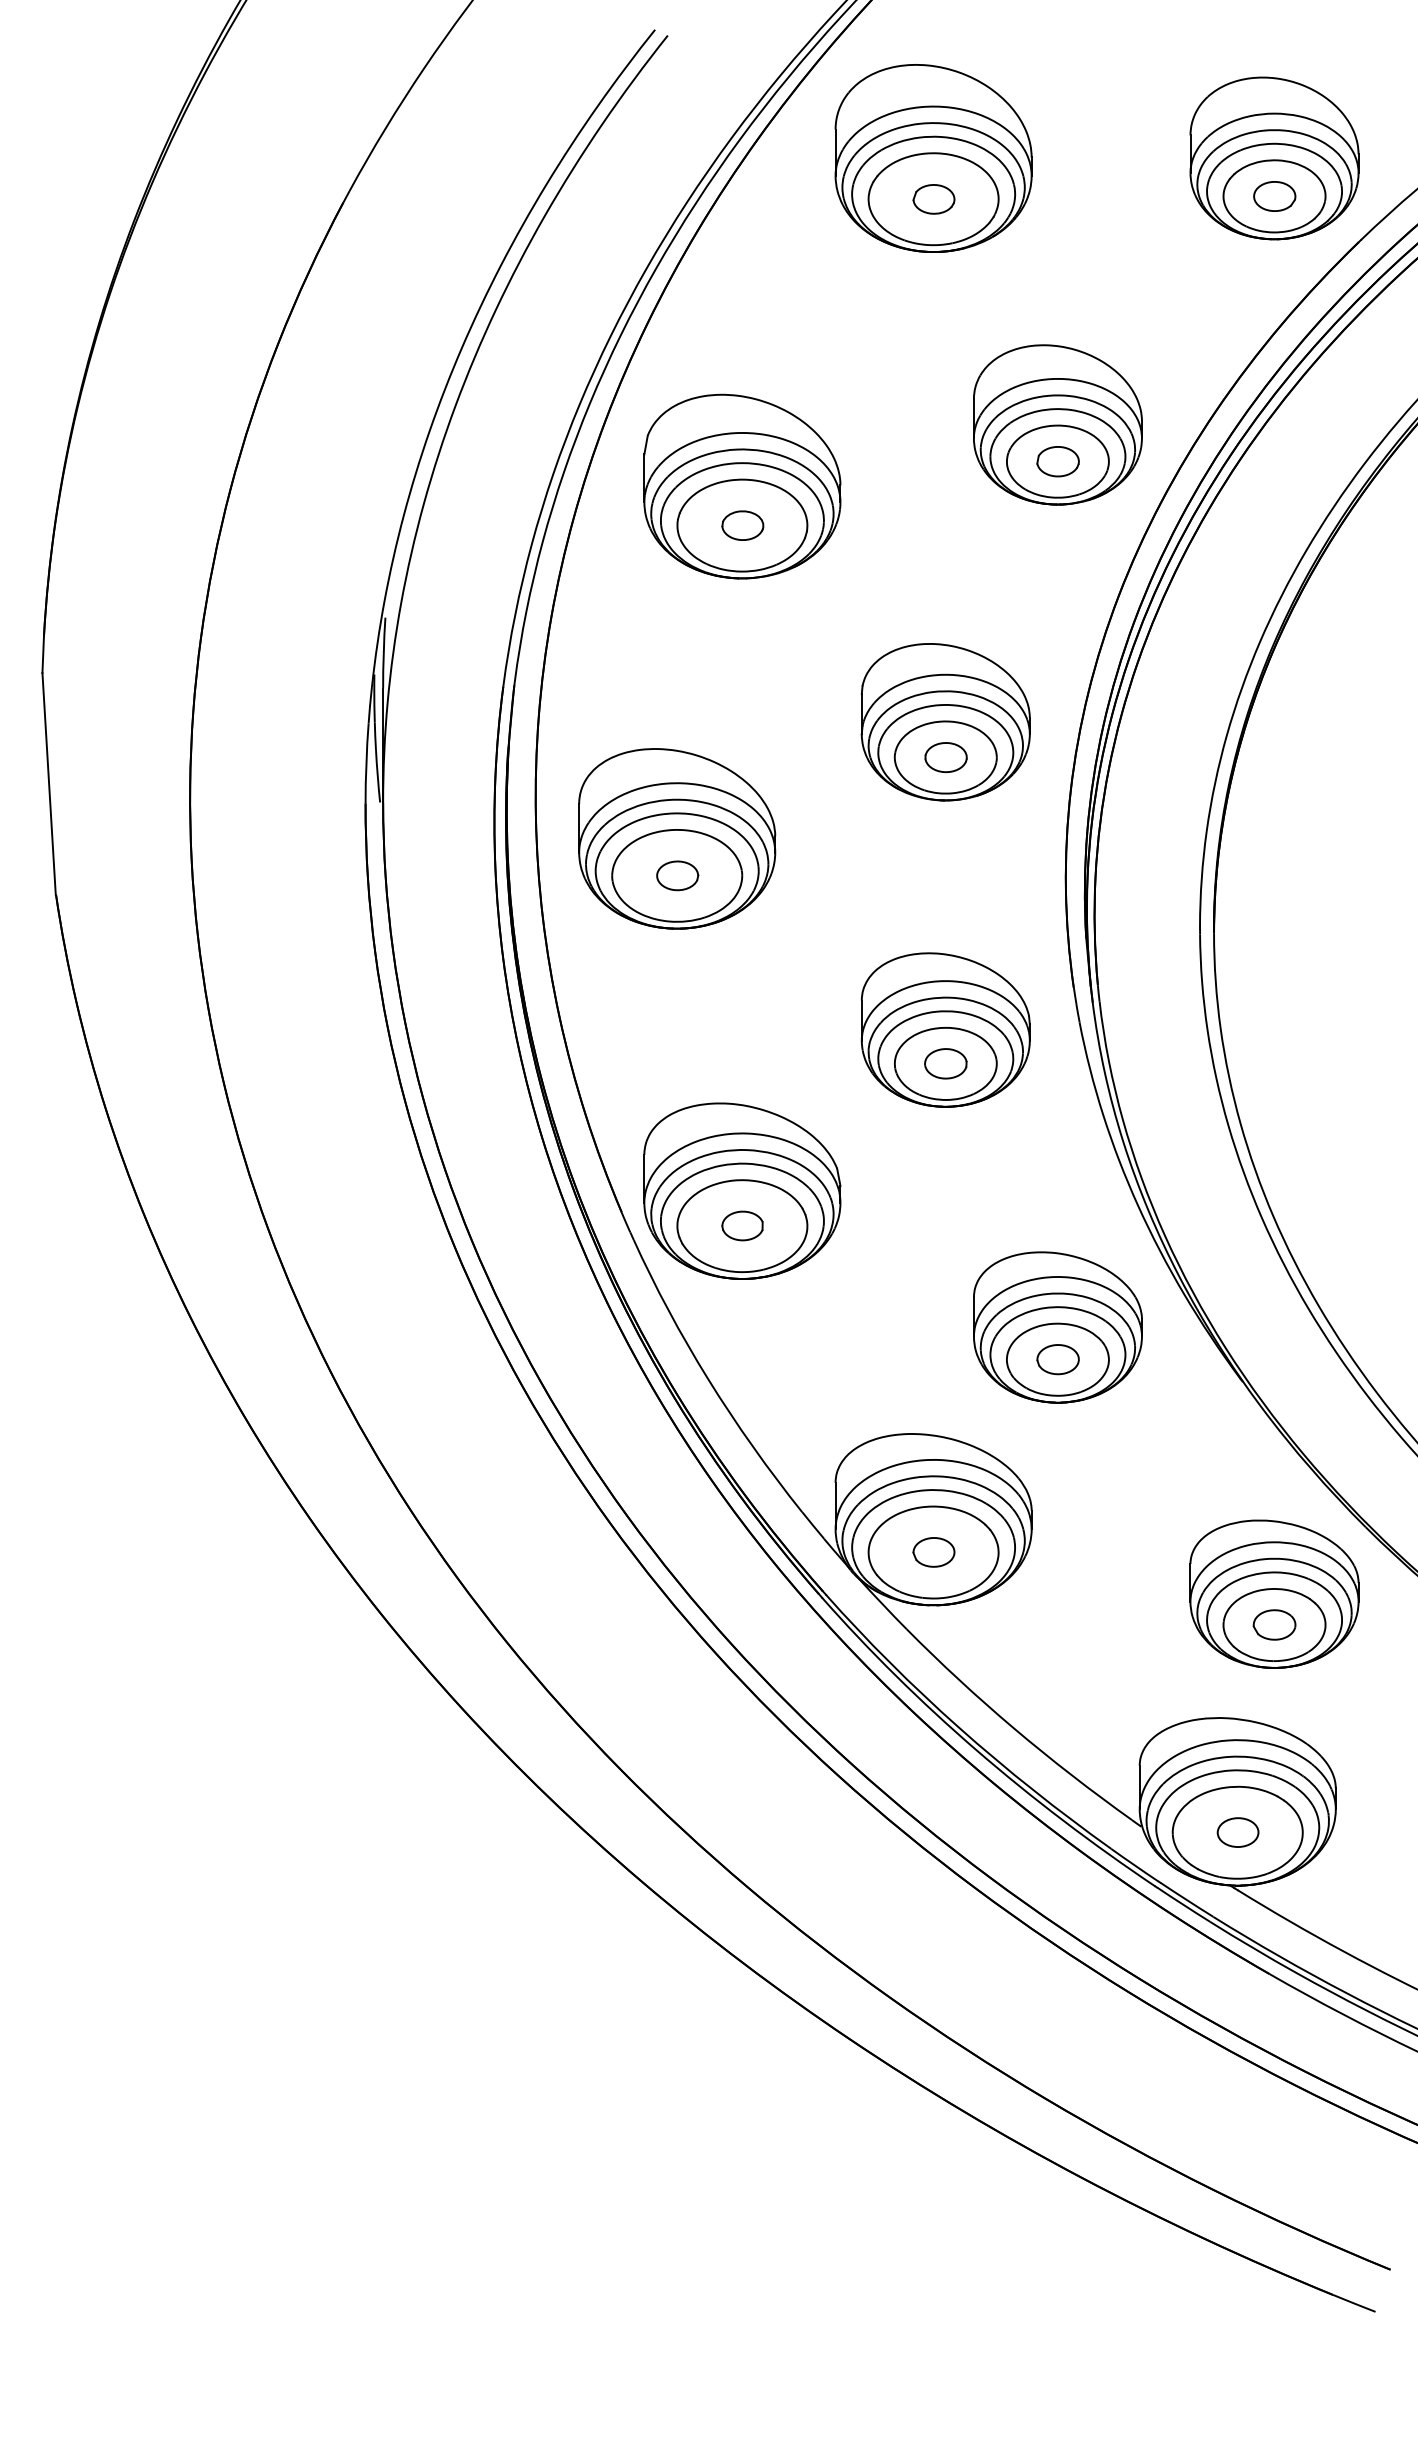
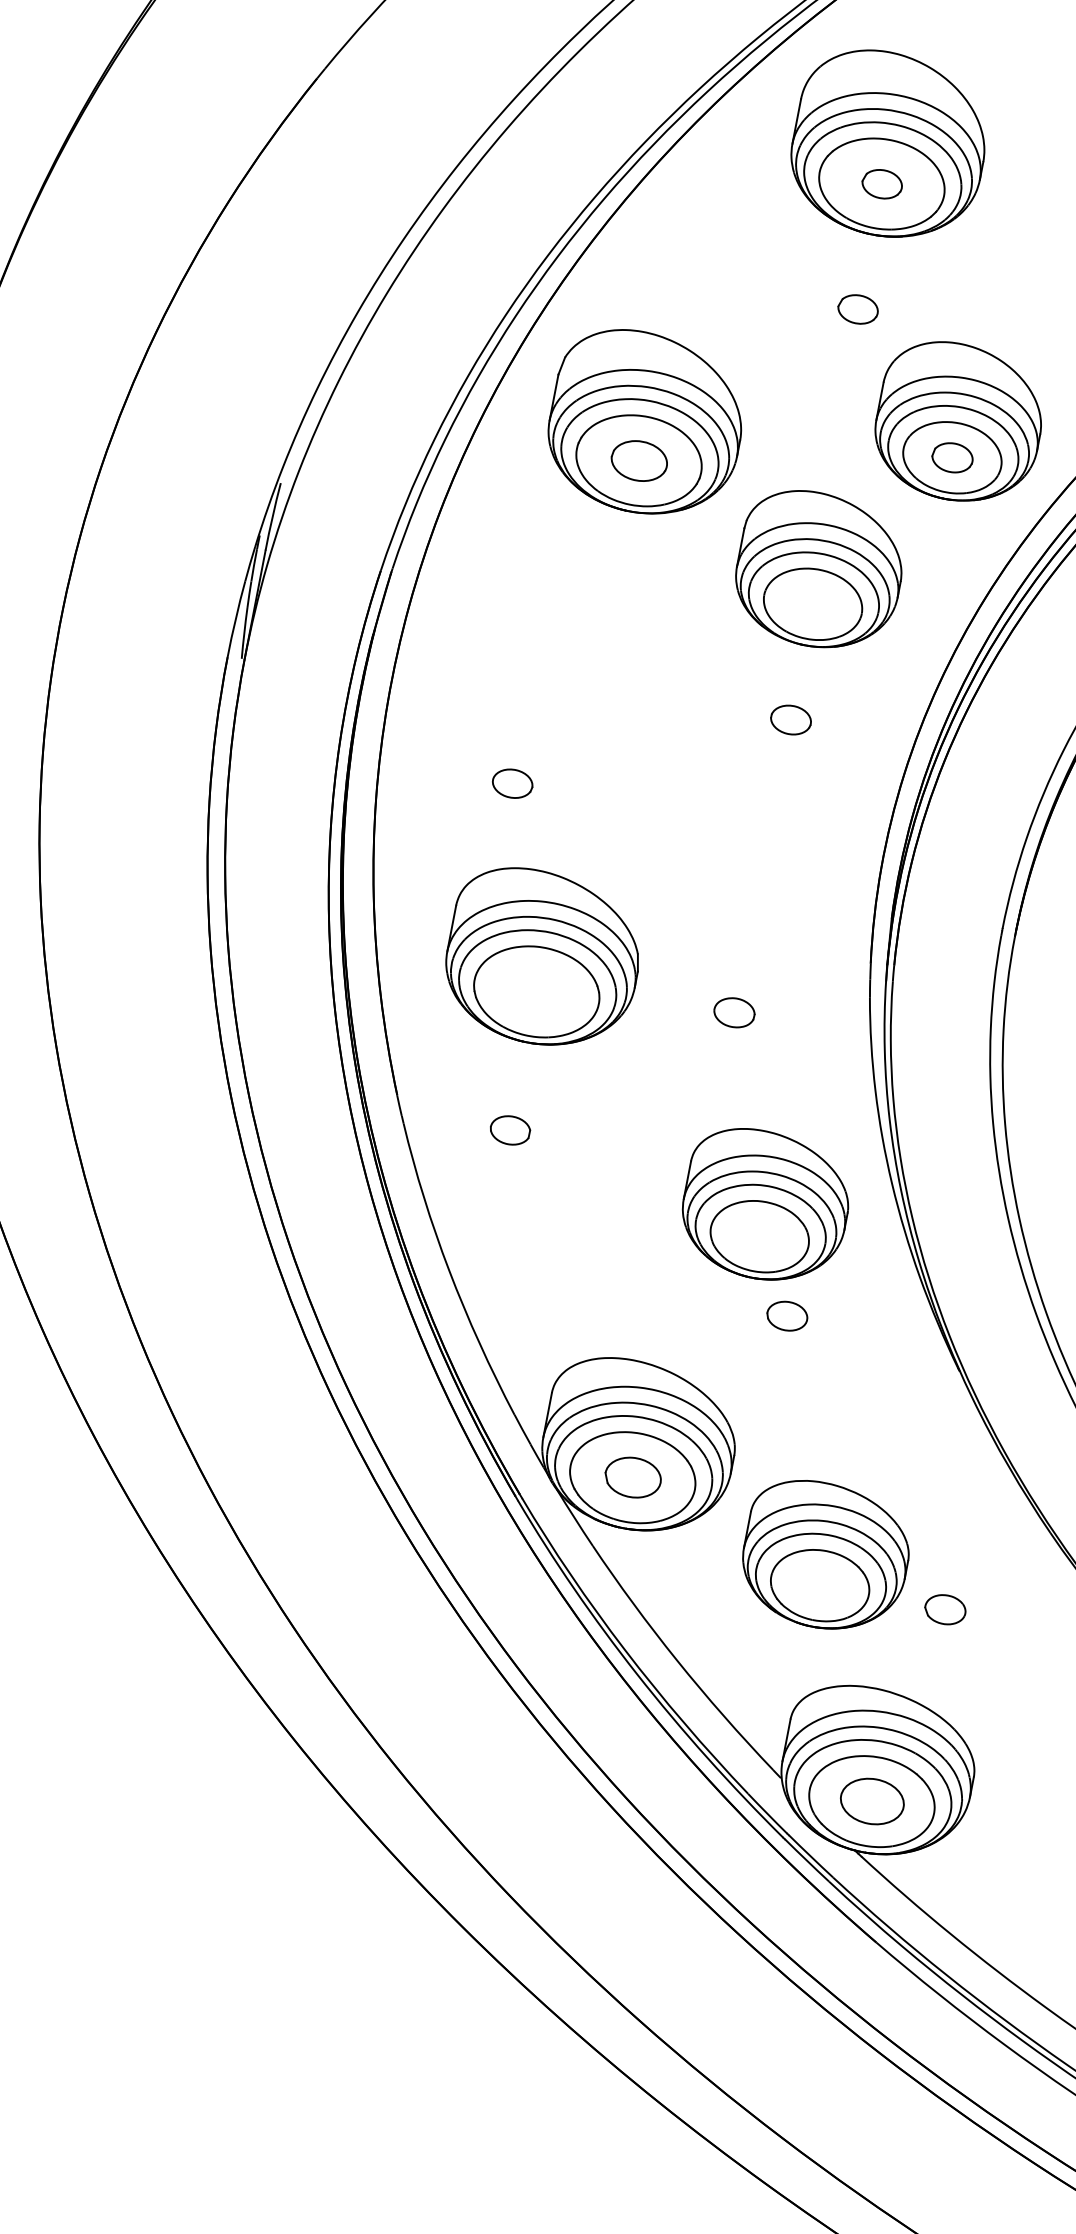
part: (933, 330) -> (857, 309), added
part: (742, 525) -> (639, 460), size x1.4
part: (945, 722) -> (819, 570), moved
part: (677, 838) -> (519, 747), removed
part: (945, 1029) -> (740, 979), removed
part: (742, 1190) -> (543, 957), moved
part: (1057, 1327) -> (765, 1205), moved
part: (933, 1552) -> (632, 1477), size x1.4
part: (1274, 1593) -> (825, 1555), moved
part: (1237, 1832) -> (871, 1801), size x1.6

